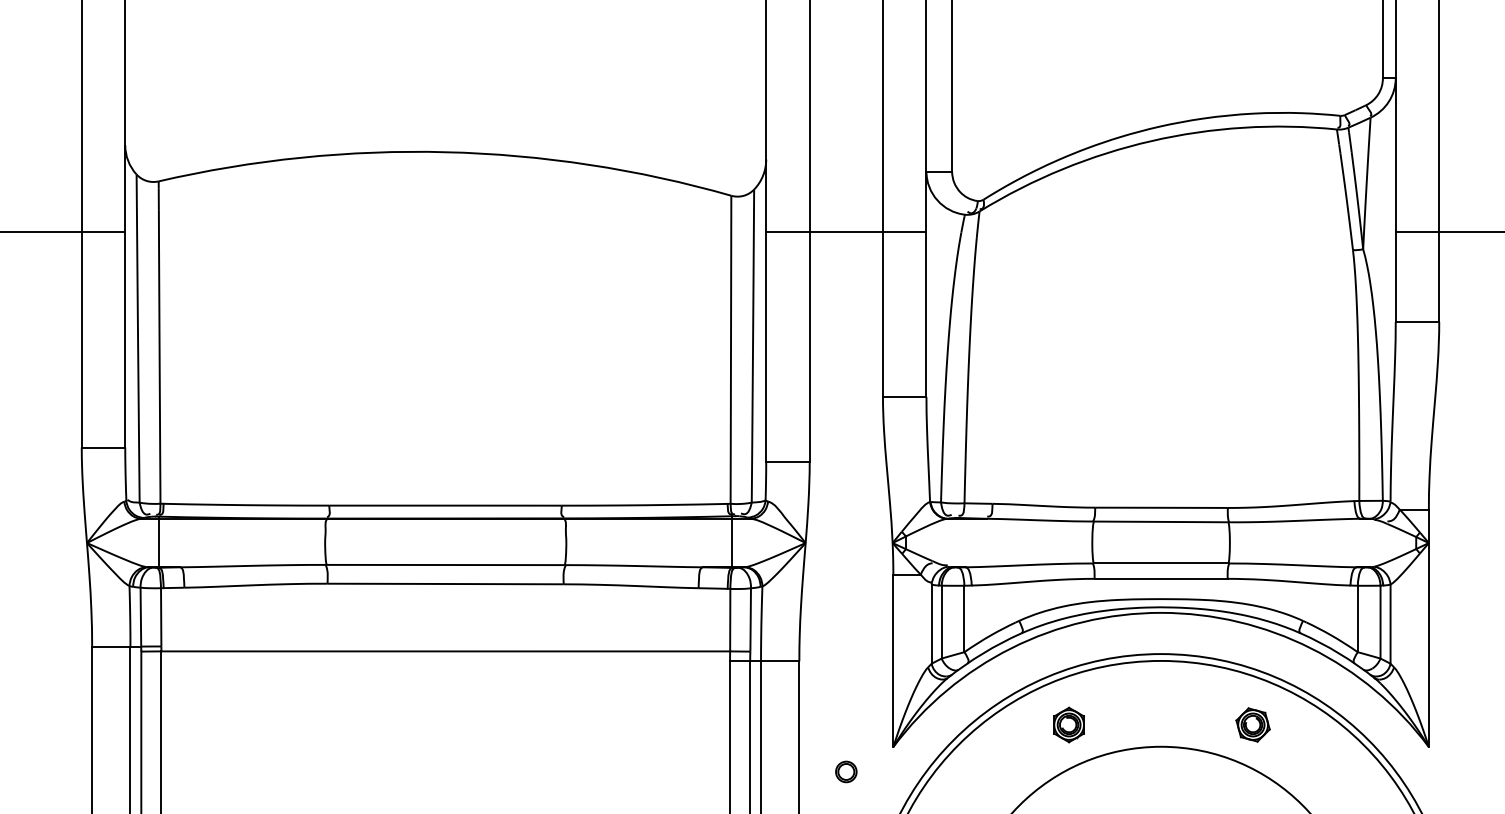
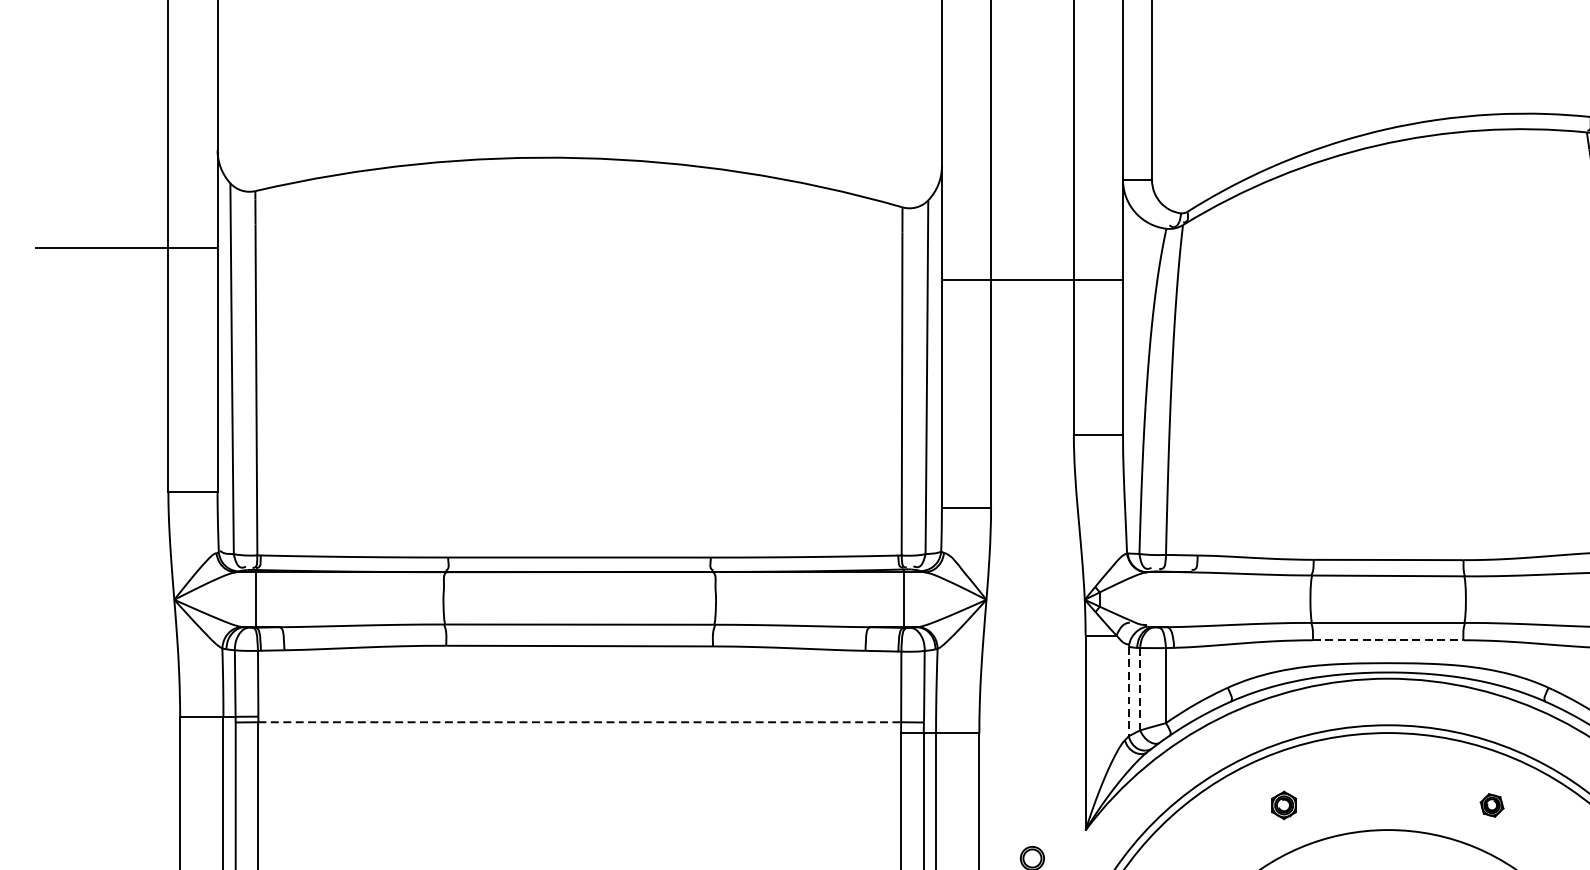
line: (846, 231) -> (1032, 279), moved
line: (1161, 578) -> (1388, 639), solid -> dashed
line: (941, 622) -> (1139, 689), solid -> dashed
line: (931, 624) -> (1128, 691), solid -> dashed
line: (446, 651) -> (580, 722), solid -> dashed
part: (1068, 724) -> (1283, 804), size x0.7
part: (1252, 724) -> (1491, 804), size x0.6

